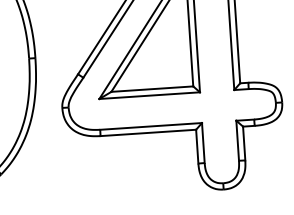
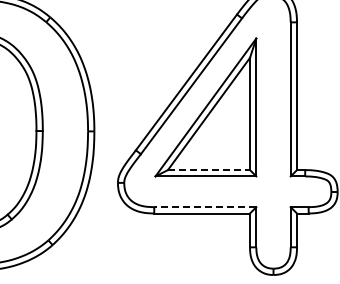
line: (152, 89) -> (209, 170), solid -> dashed
line: (150, 126) -> (204, 207), solid -> dashed

